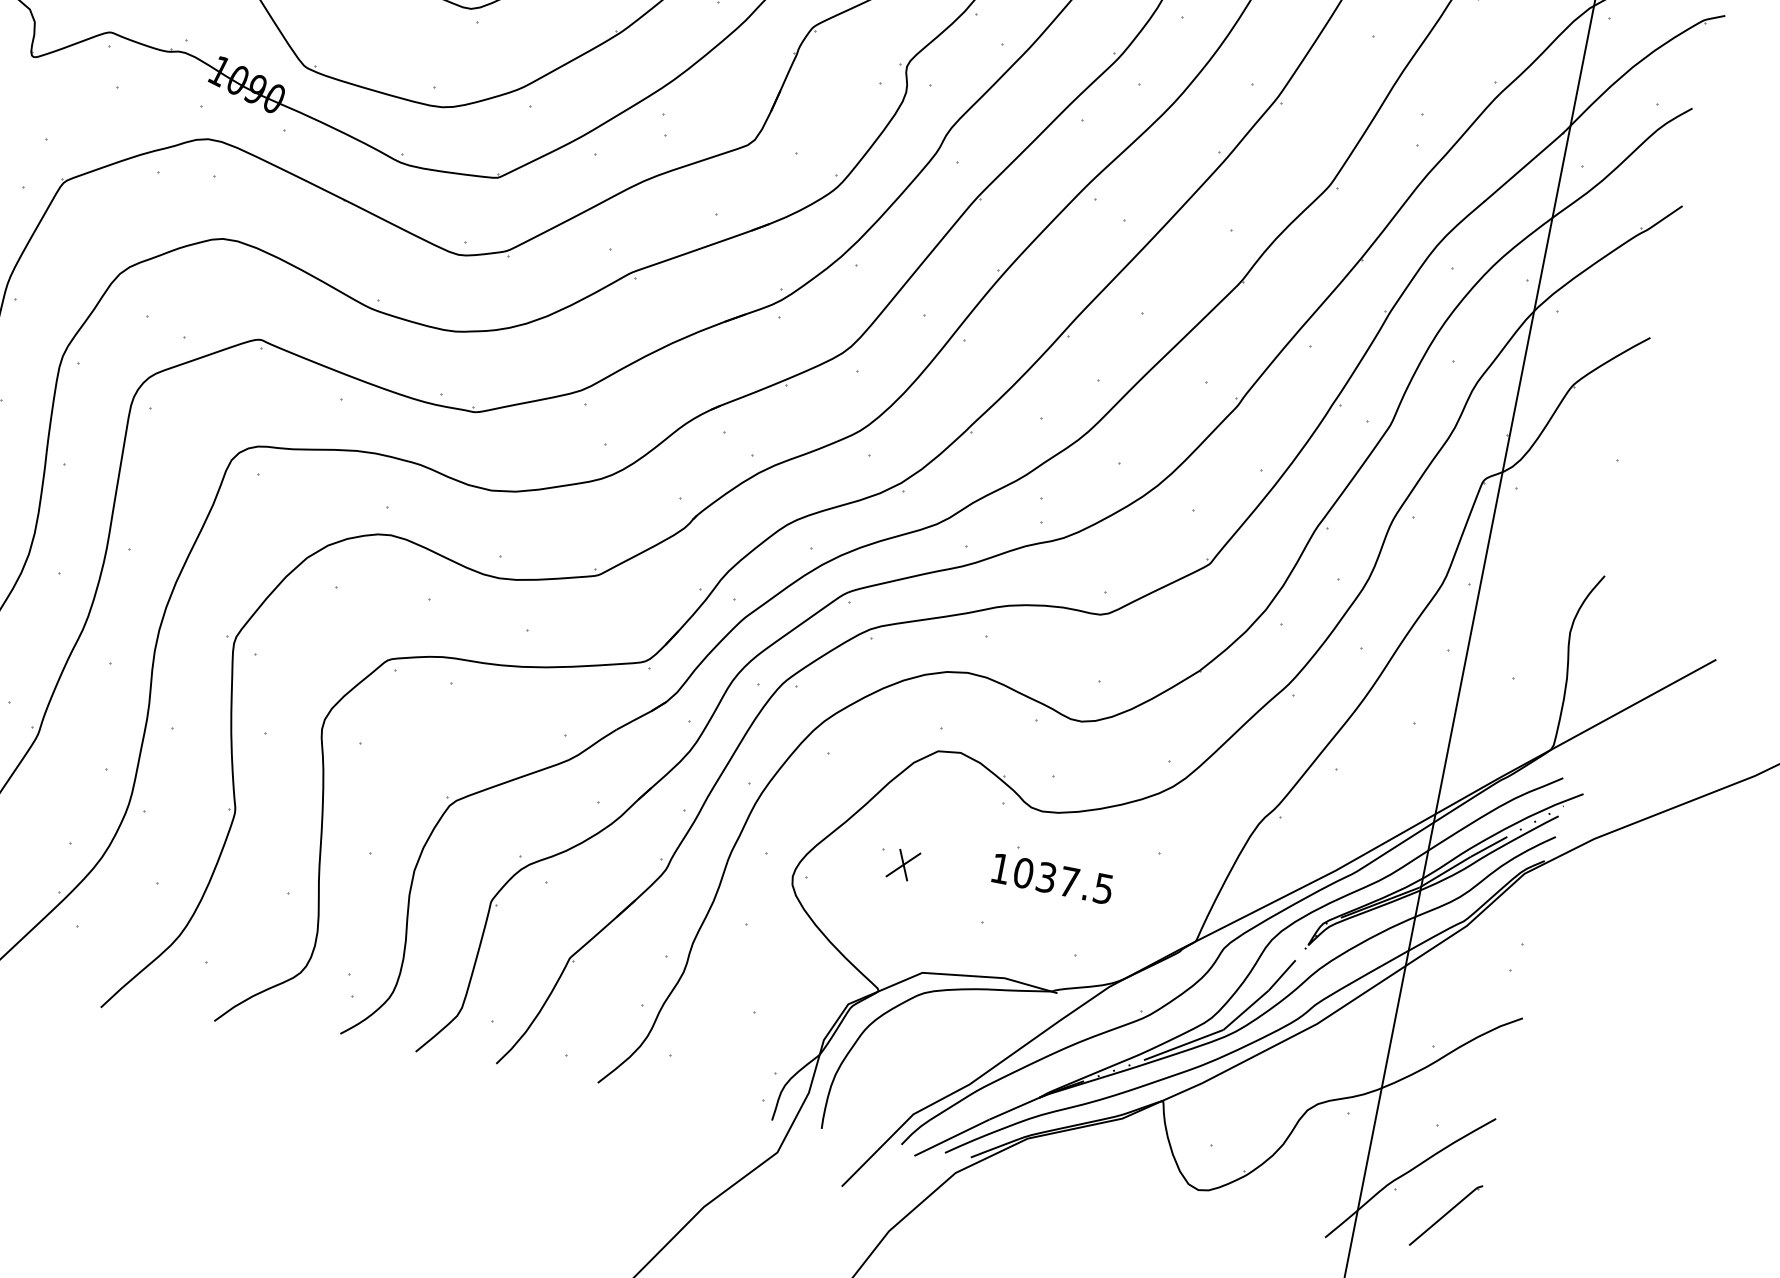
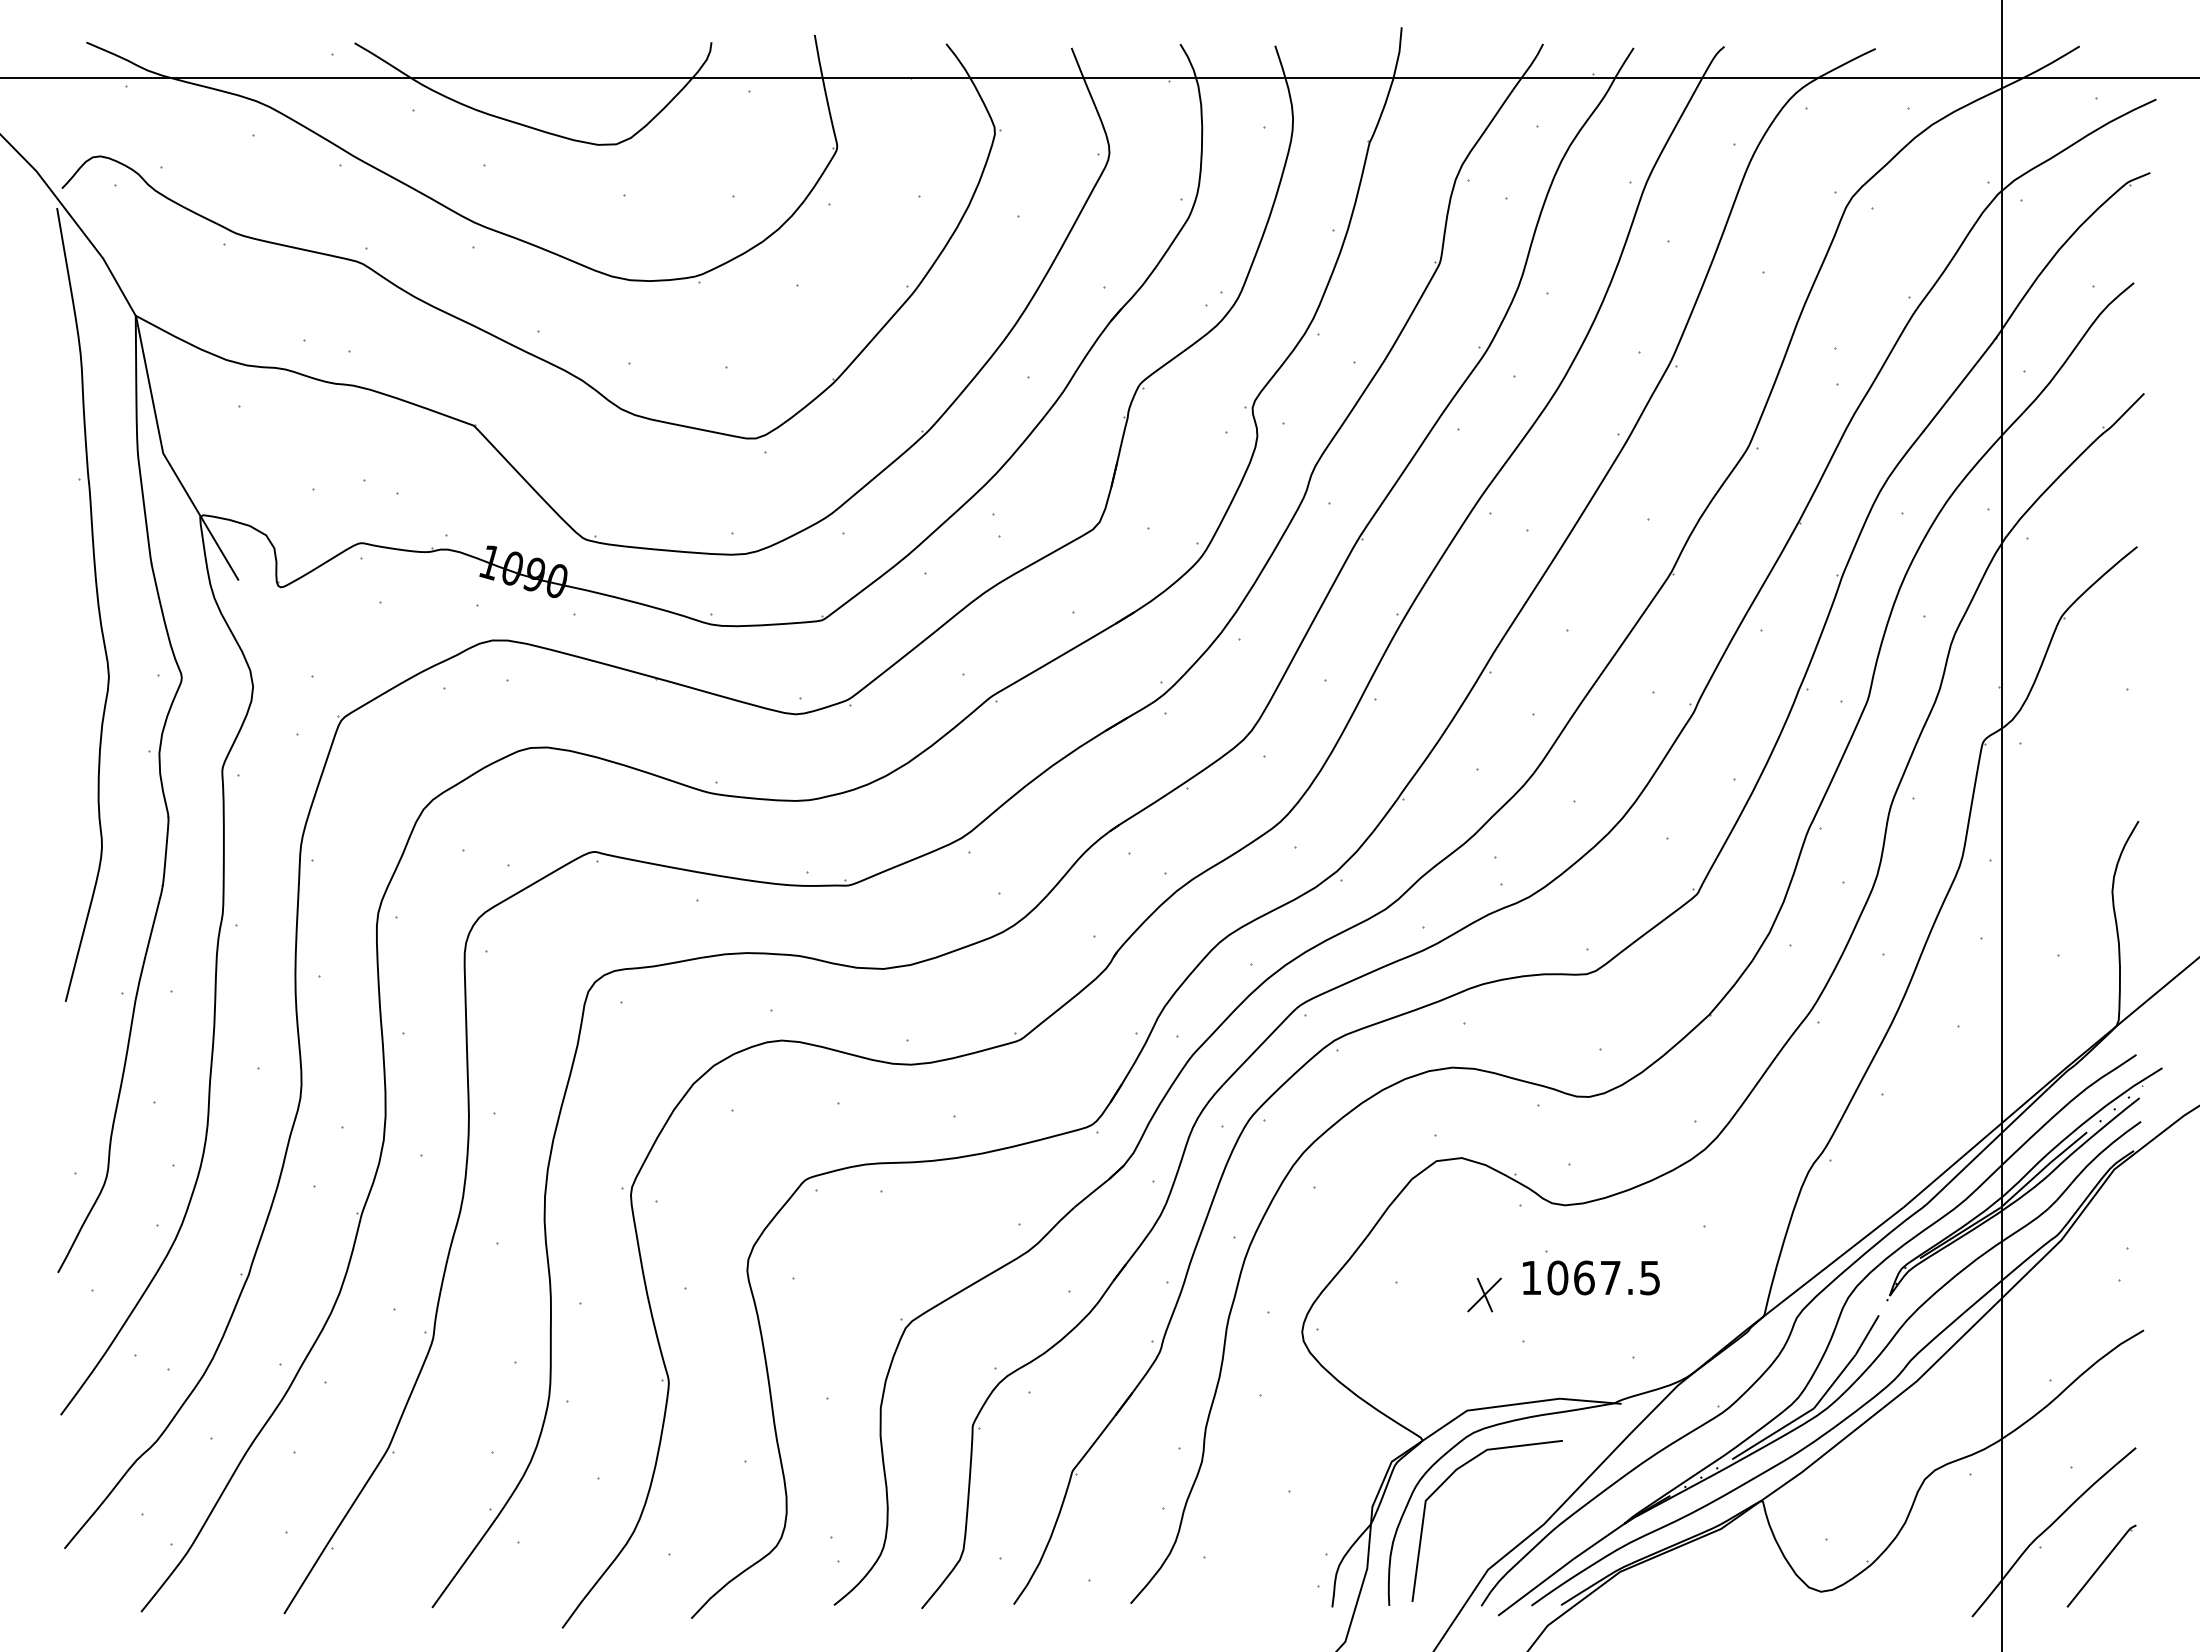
part: (903, 864) -> (1484, 1294), moved
text: (1046, 877) -> (1584, 1277), 1037.5 -> 1067.5
line: (893, 1030) -> (1447, 1480), added

